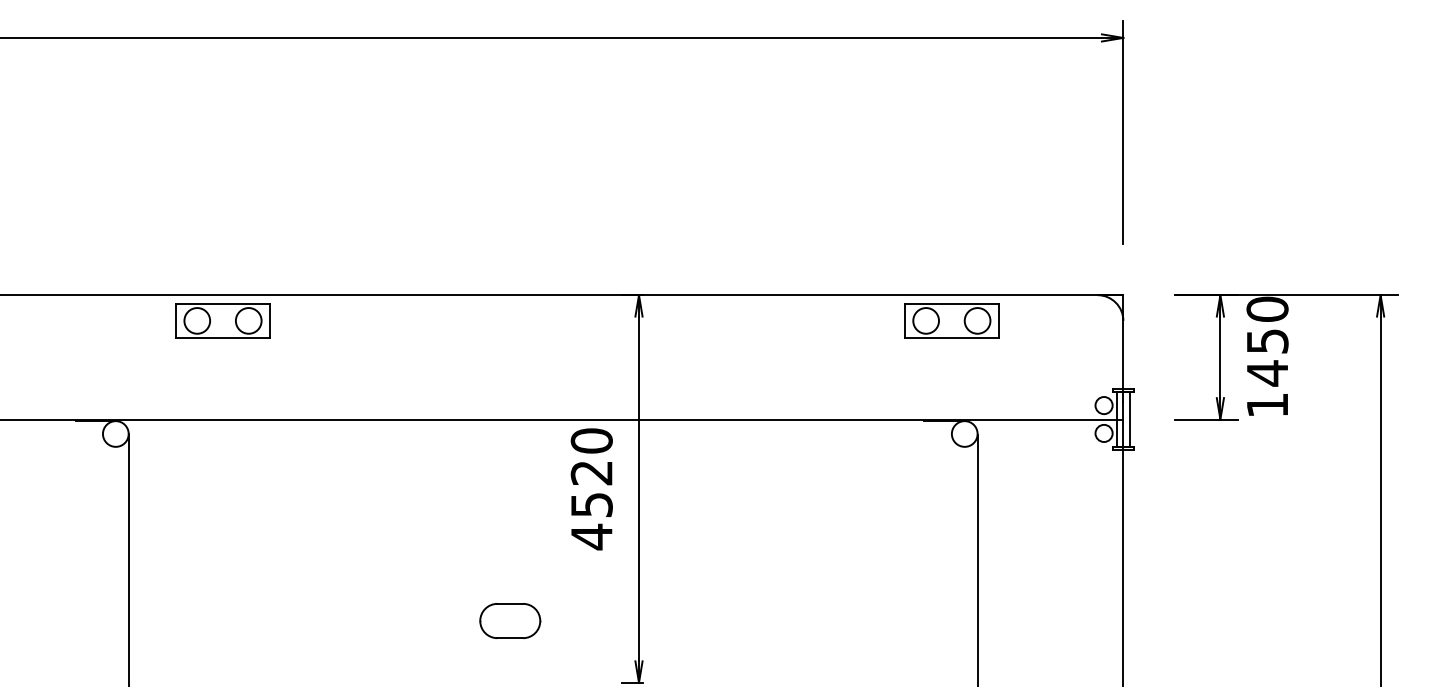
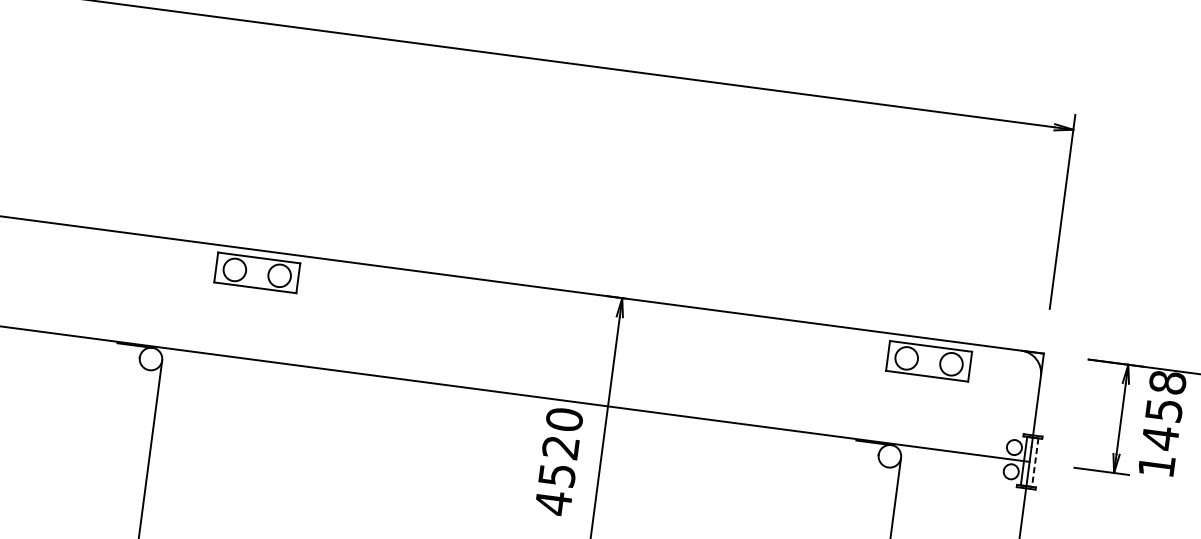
text: (1267, 308) -> (1167, 381), 1450 -> 1458
part: (951, 320) -> (928, 360), moved
line: (1129, 419) -> (1034, 462), solid -> dashed

